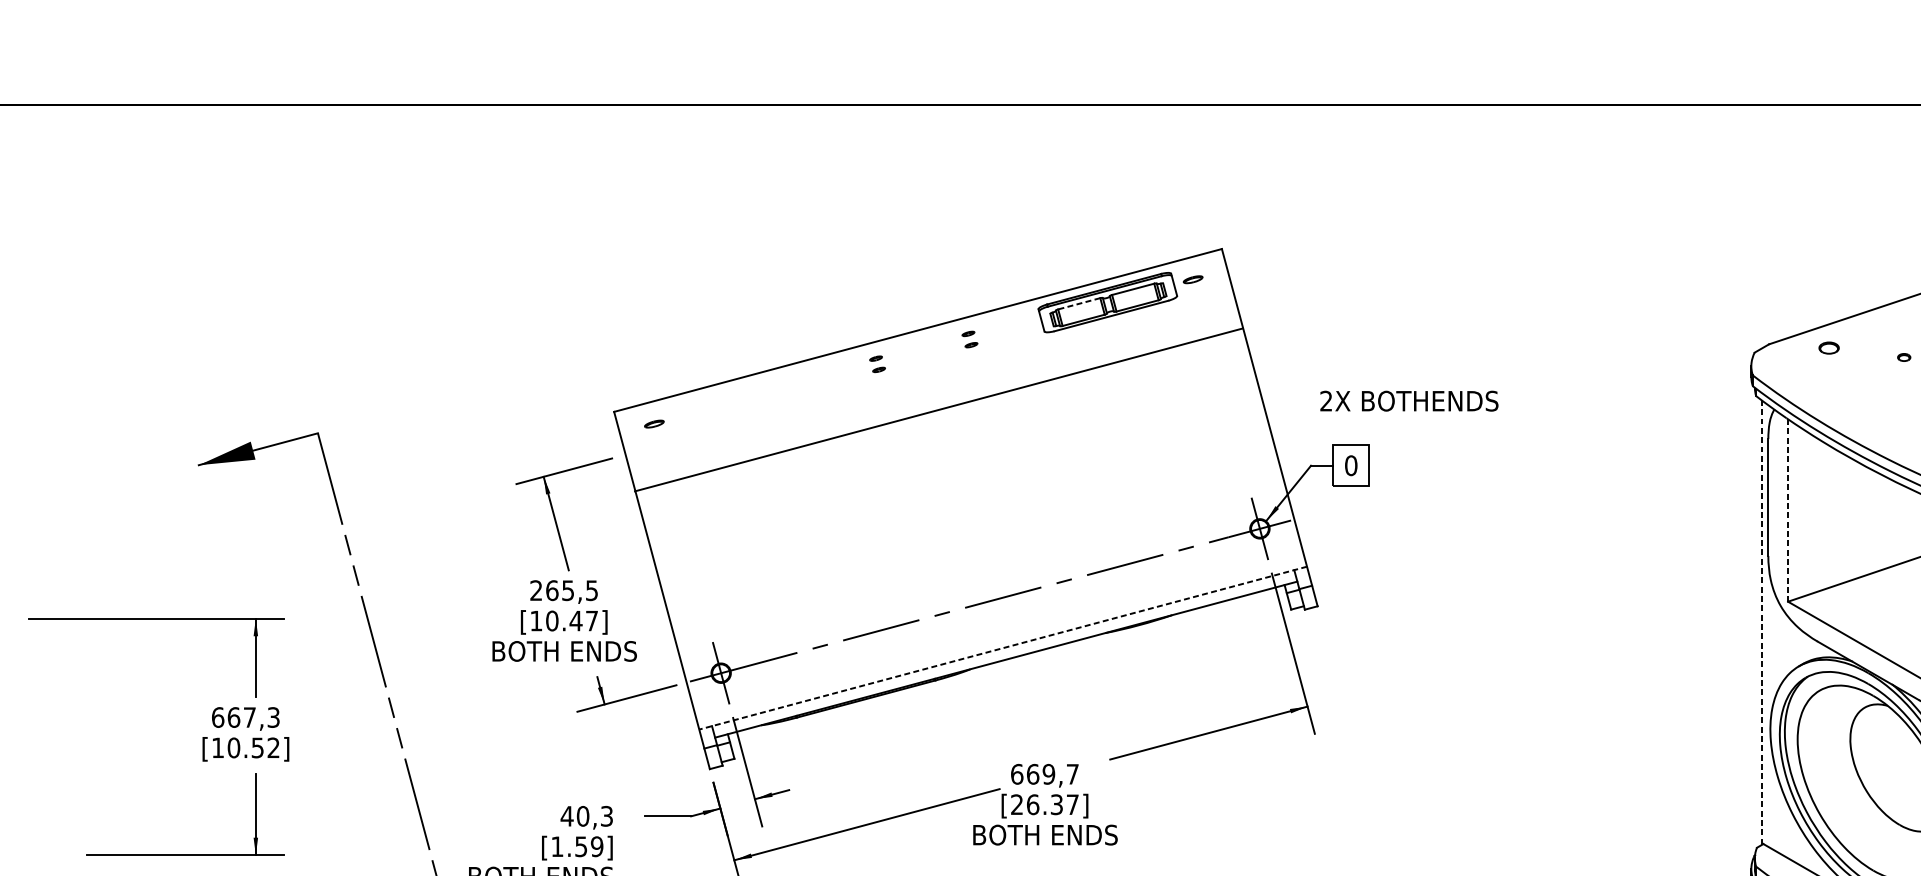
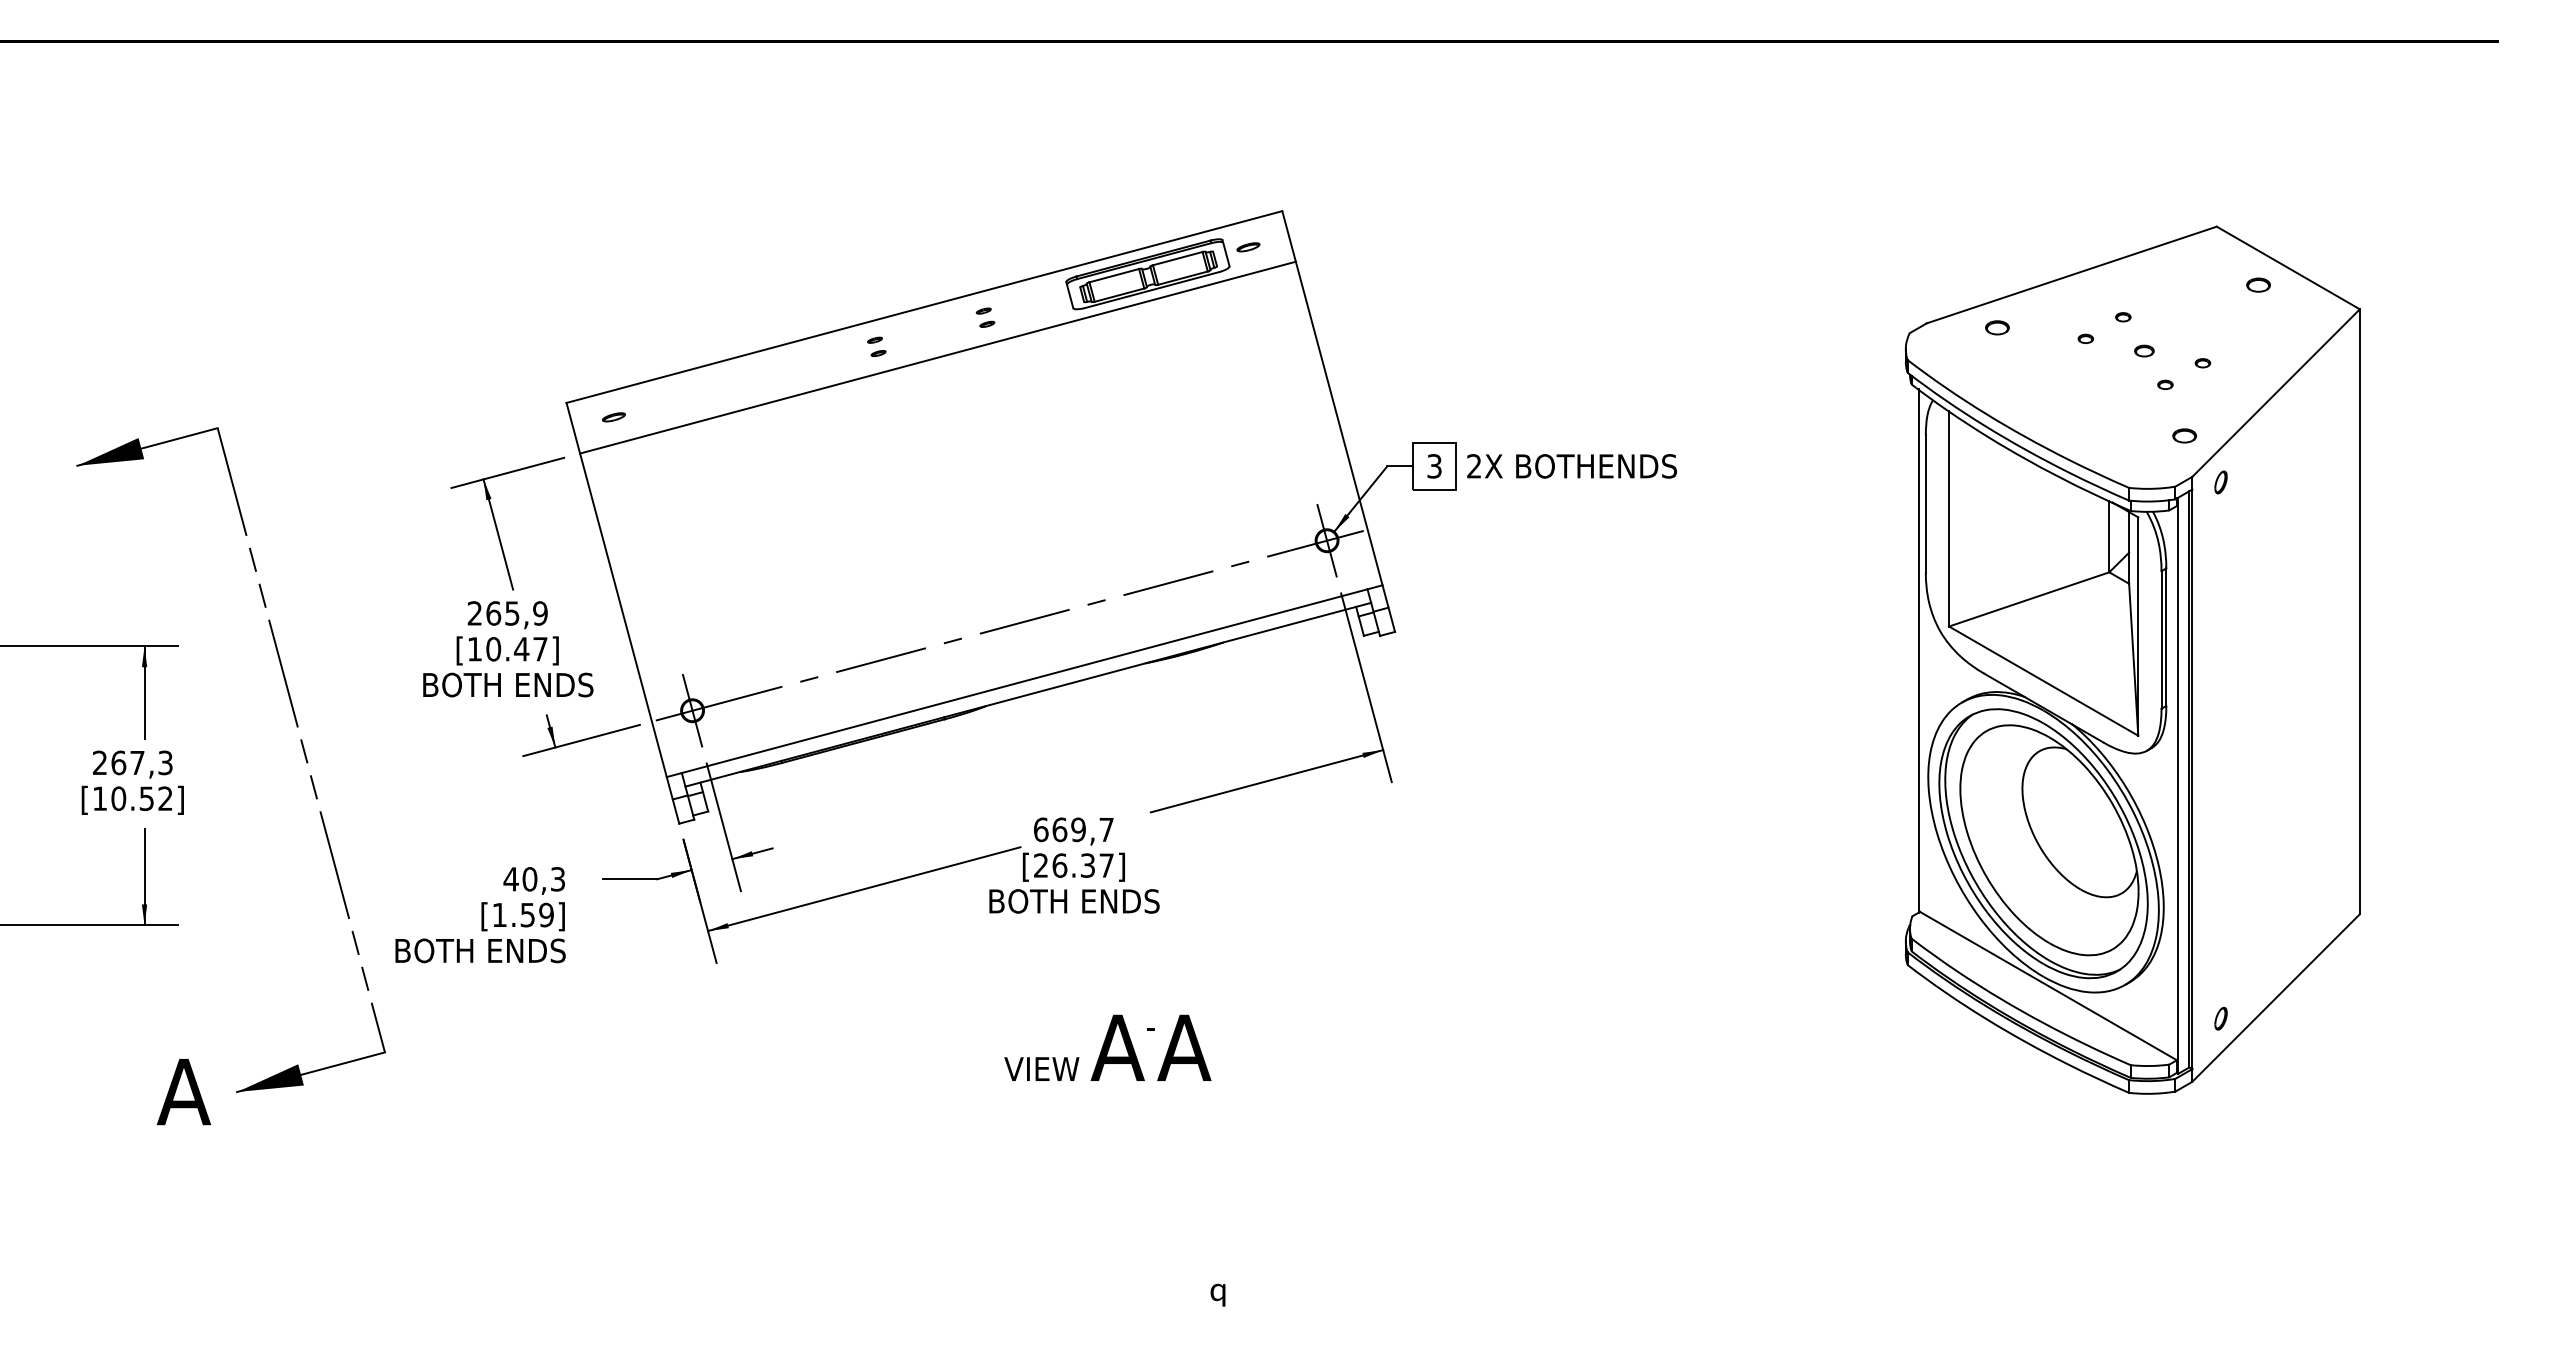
line: (1079, 303) -> (1114, 275), dashed -> solid
text: (1408, 401) -> (1571, 466), moved
line: (938, 409) -> (937, 357), moved
text: (1351, 465) -> (1434, 466), 0 -> 3
line: (1788, 509) -> (1949, 518), dashed -> solid
text: (592, 590) -> (540, 613), 265,5 -> 265,9
line: (1762, 622) -> (1918, 651), dashed -> solid
line: (1003, 648) -> (1024, 681), dashed -> solid
text: (217, 717) -> (99, 762), 667,3 -> 267,3

